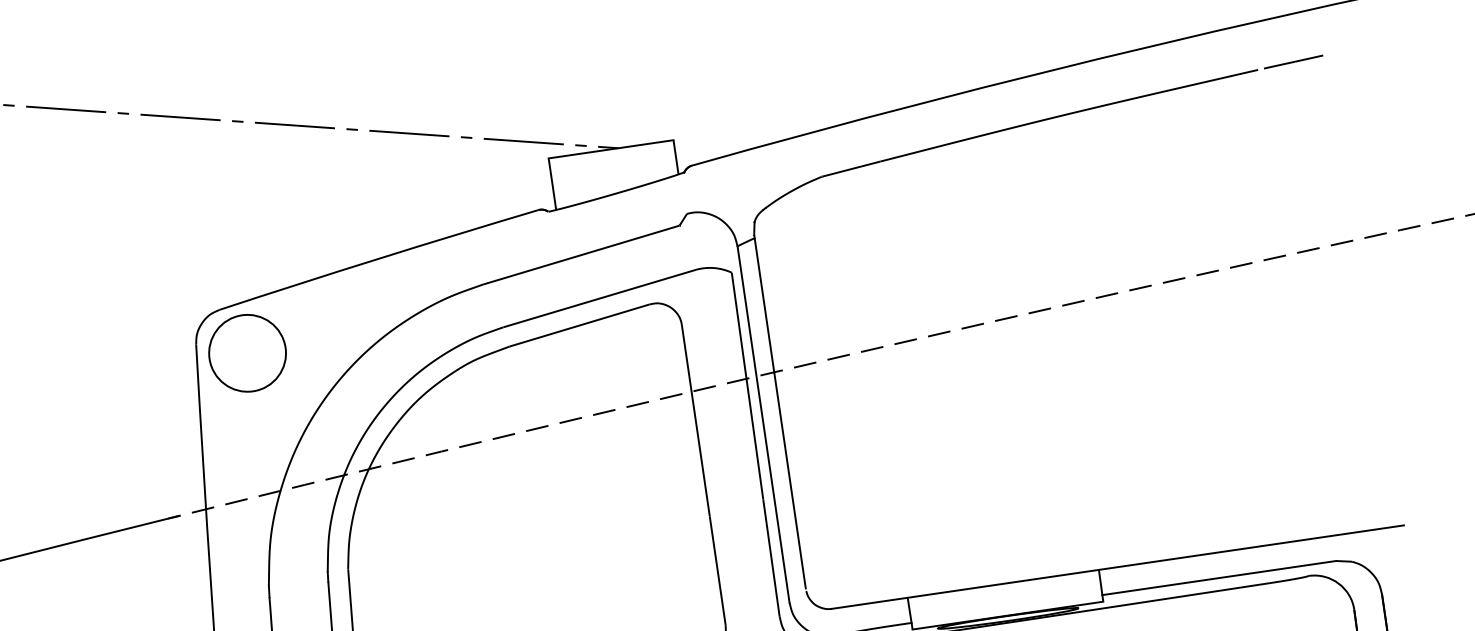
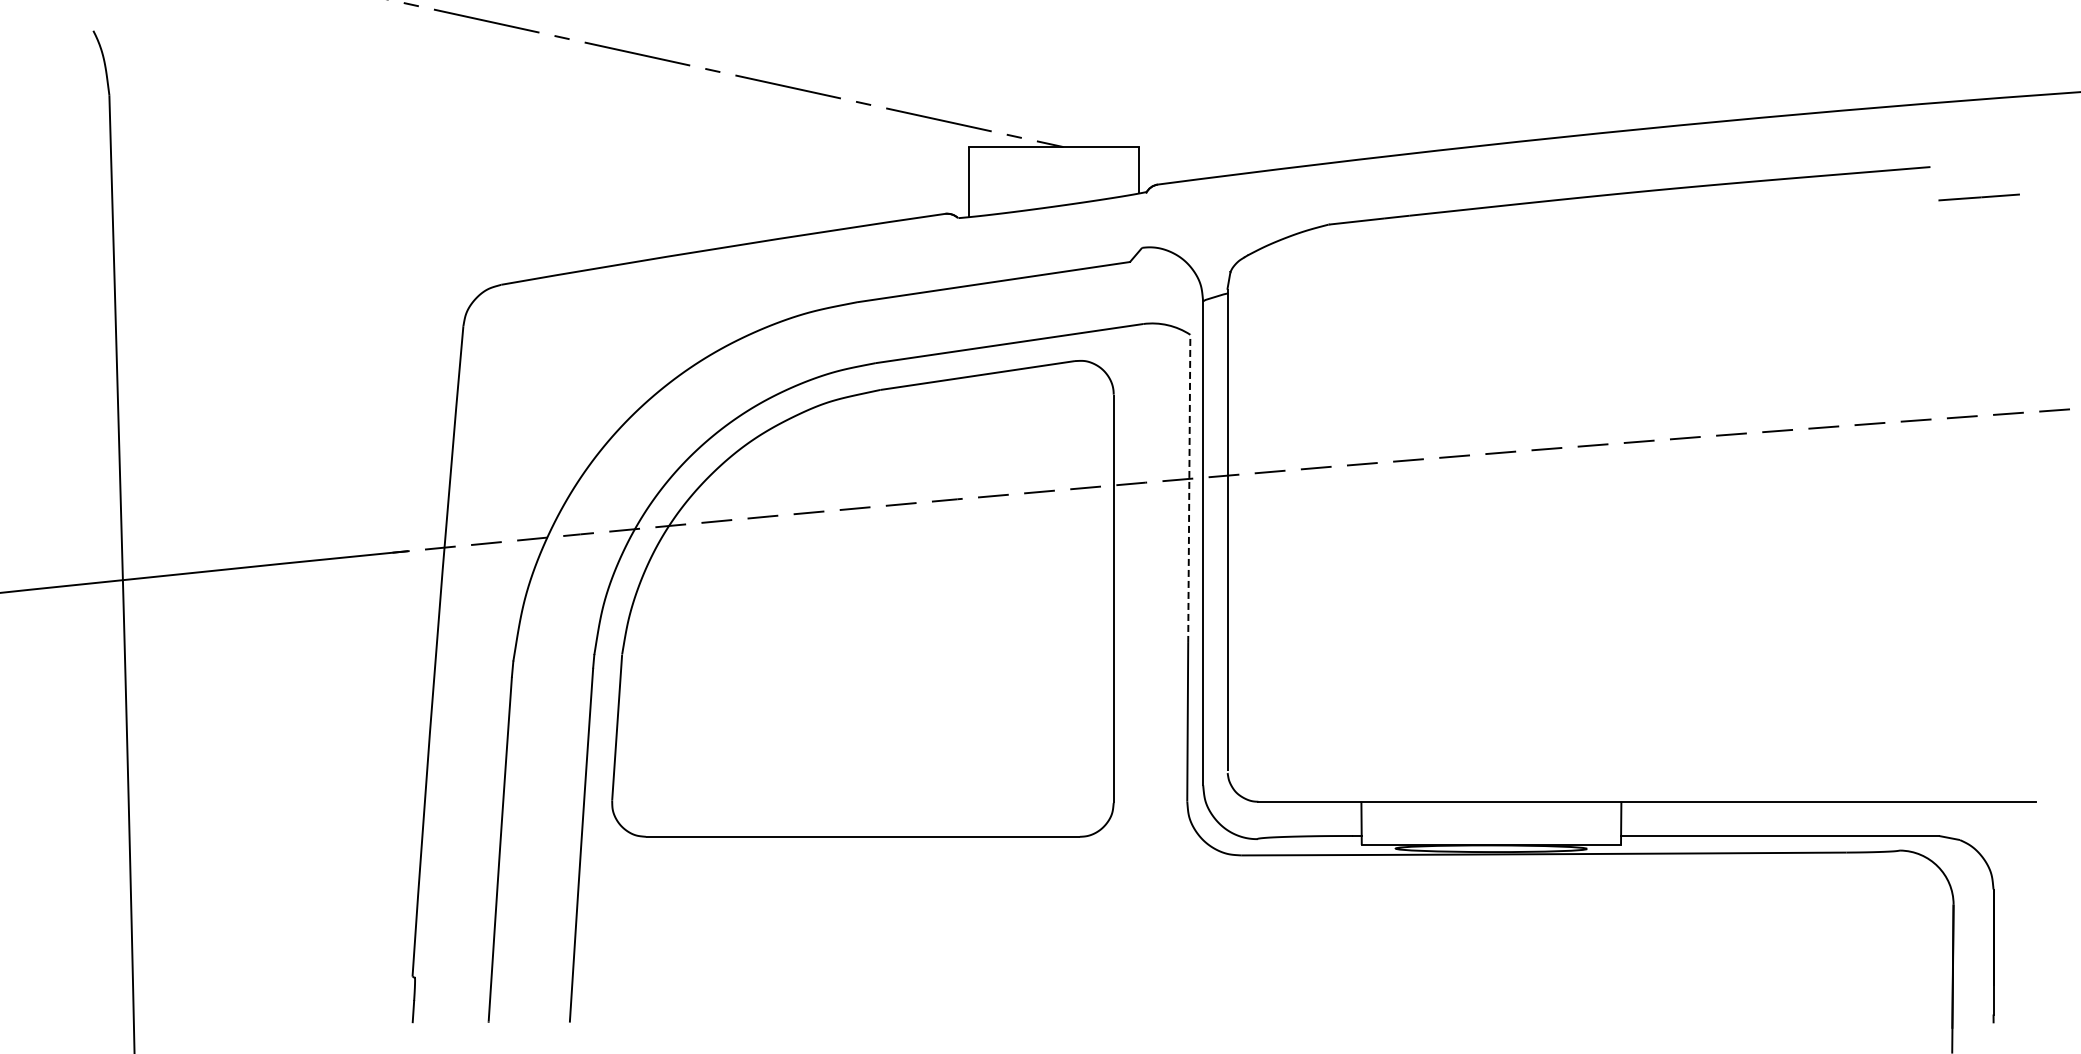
line: (1293, 62) -> (1978, 197), moved
circle: (247, 352) -> (529, 347), removed
line: (747, 385) -> (1189, 488), solid -> dashed

